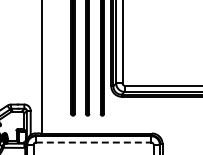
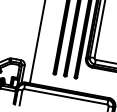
line: (93, 142) -> (65, 96), dashed -> solid

